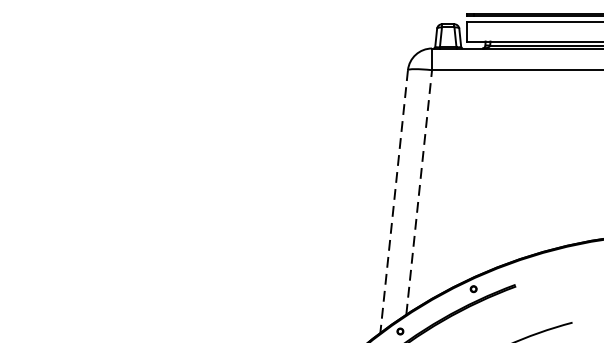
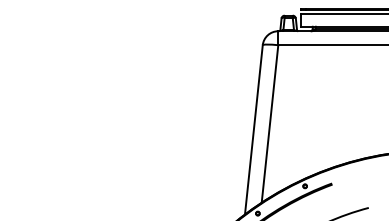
line: (419, 191) -> (270, 123), dashed -> solid
line: (393, 202) -> (253, 130), dashed -> solid

